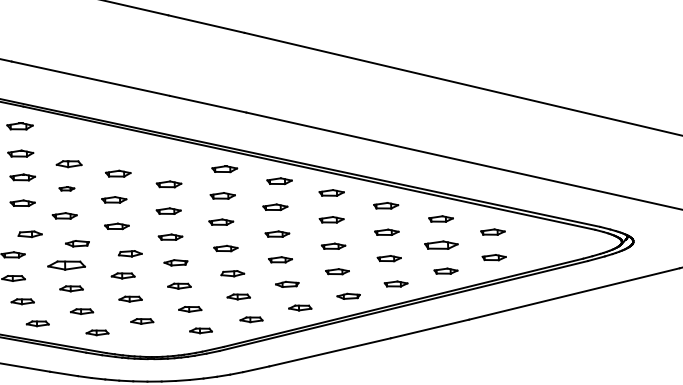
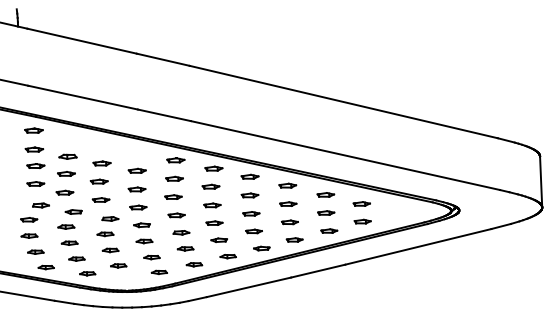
part: (66, 188) -> (66, 173), size x1.67
part: (441, 244) -> (326, 212), size x0.71
part: (66, 264) -> (66, 226), size x0.62

